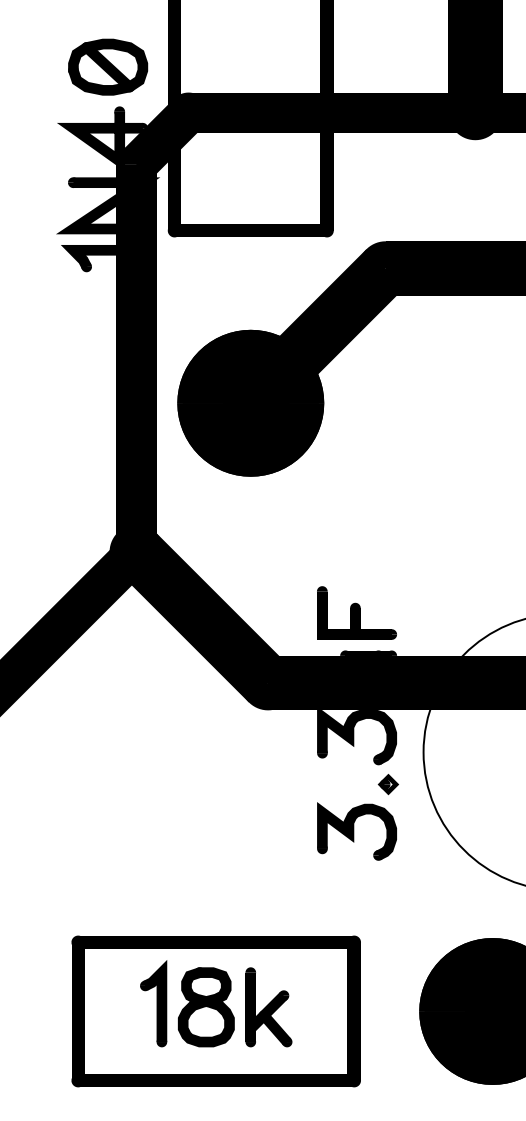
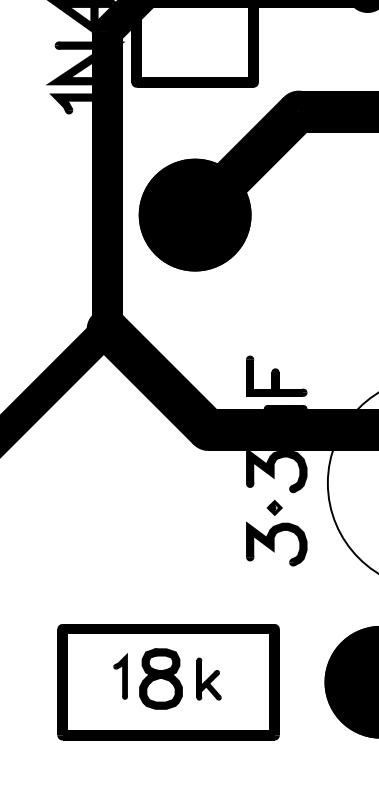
part: (387, 784) -> (274, 507), moved
part: (153, 1003) -> (120, 676), size x0.7
part: (268, 1007) -> (208, 679), size x0.7

